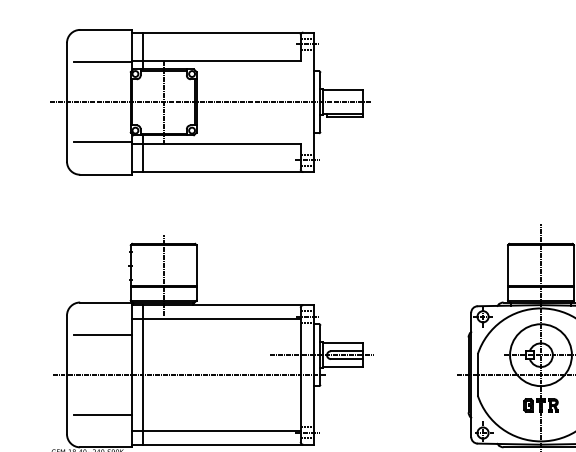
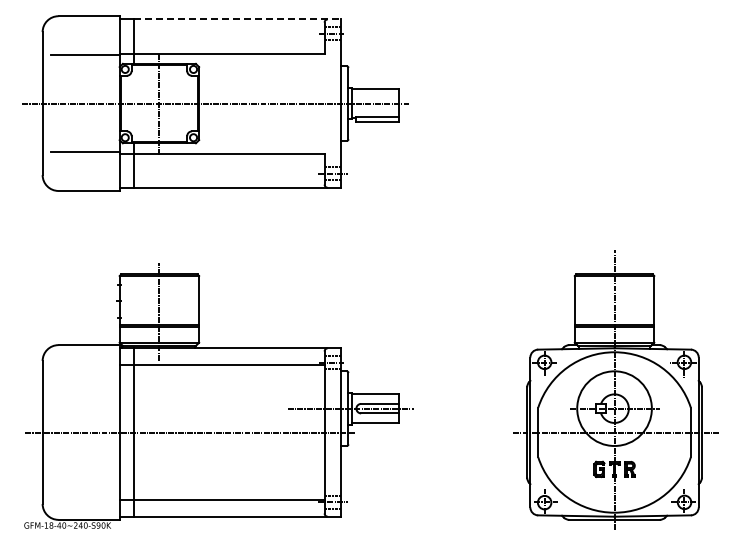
line: (228, 32) -> (237, 19), solid -> dashed
line: (102, 335) -> (85, 384), removed
line: (102, 414) -> (85, 480), removed

